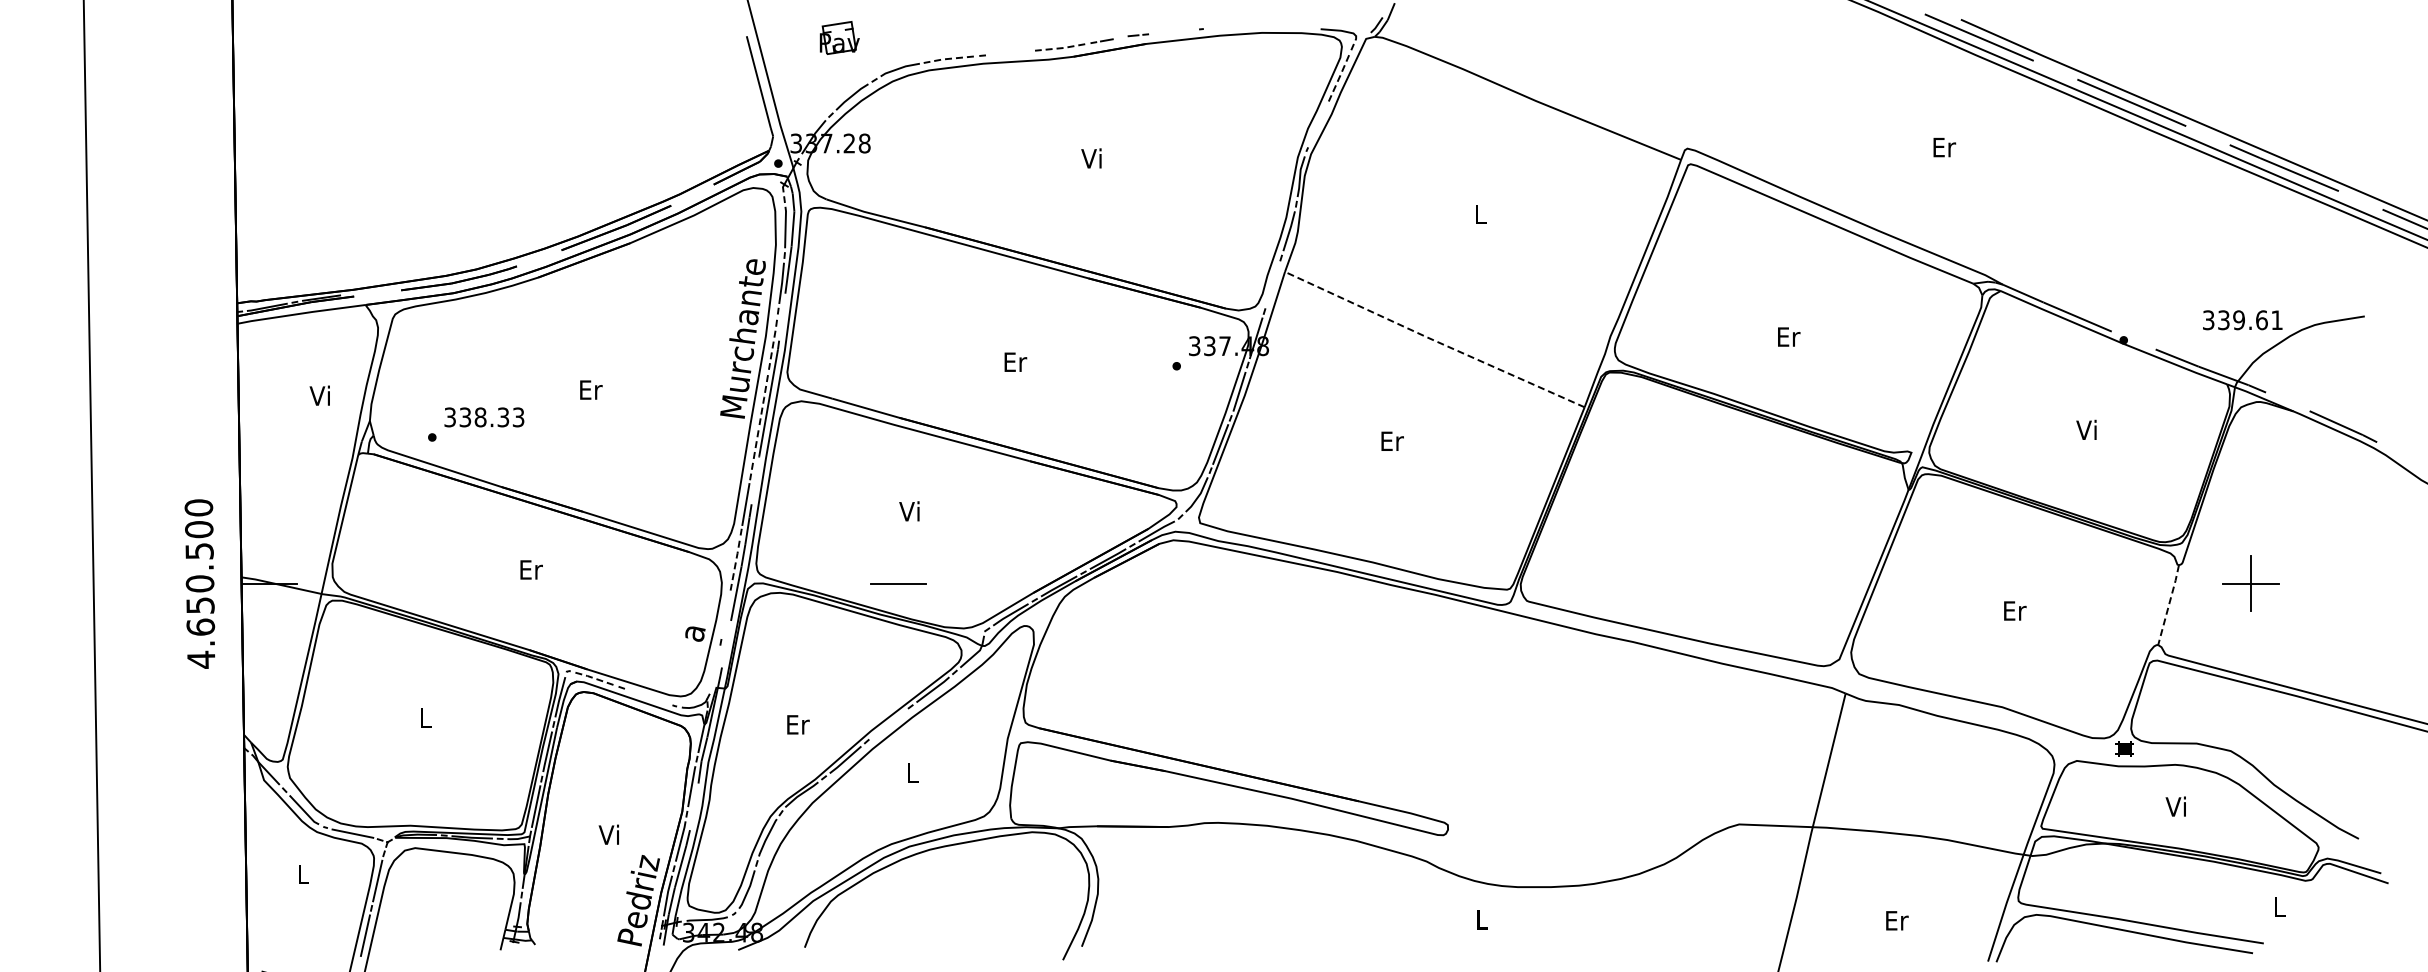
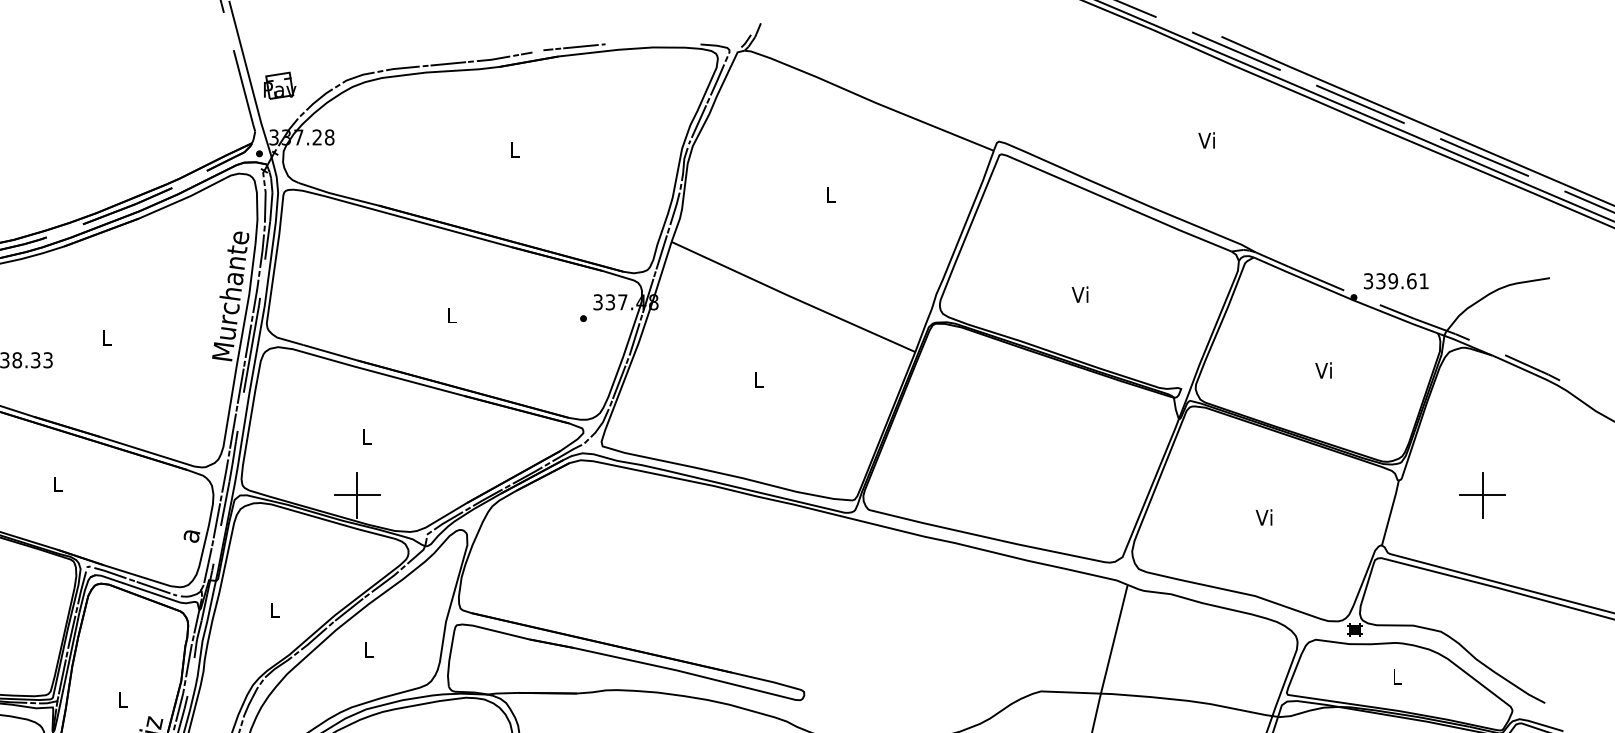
line: (1173, 31) -> (580, 46), added
part: (839, 37) -> (279, 85), moved
line: (1065, 47) -> (493, 59), dashed -> solid
line: (1010, 53) -> (448, 64), added
line: (954, 58) -> (402, 68), dashed -> solid
line: (1341, 73) -> (717, 80), dashed -> solid
line: (1318, 123) -> (698, 121), added
text: (1944, 147) -> (1208, 140), Er -> Vi
text: (1091, 158) -> (514, 149), Vi -> L
line: (1272, 284) -> (661, 252), added
text: (2242, 320) -> (1396, 281), moved
text: (1788, 336) -> (1081, 294), Er -> Vi
line: (774, 337) -> (256, 295), dashed -> solid
line: (1433, 340) -> (792, 297), dashed -> solid
text: (1015, 361) -> (452, 314), Er -> L
text: (591, 389) -> (107, 337), Er -> L
line: (764, 394) -> (248, 341), dashed -> solid
text: (1392, 440) -> (759, 379), Er -> L
line: (755, 449) -> (240, 386), dashed -> solid
text: (909, 511) -> (366, 436), Vi -> L
line: (736, 558) -> (225, 475), dashed -> solid
text: (531, 569) -> (58, 484), Er -> L
line: (898, 583) -> (357, 495), added
part: (2250, 583) -> (1482, 495), moved
line: (2169, 604) -> (1391, 512), dashed -> solid
text: (2014, 610) -> (1265, 517), Er -> Vi
line: (725, 614) -> (216, 520), added
line: (714, 669) -> (207, 565), added
line: (595, 678) -> (110, 572), dashed -> solid
line: (647, 696) -> (152, 587), added
line: (888, 723) -> (349, 609), added
text: (798, 724) -> (275, 610), Er -> L
text: (2175, 806) -> (1396, 676), Vi -> L
text: (608, 834) -> (121, 699), Vi -> L

